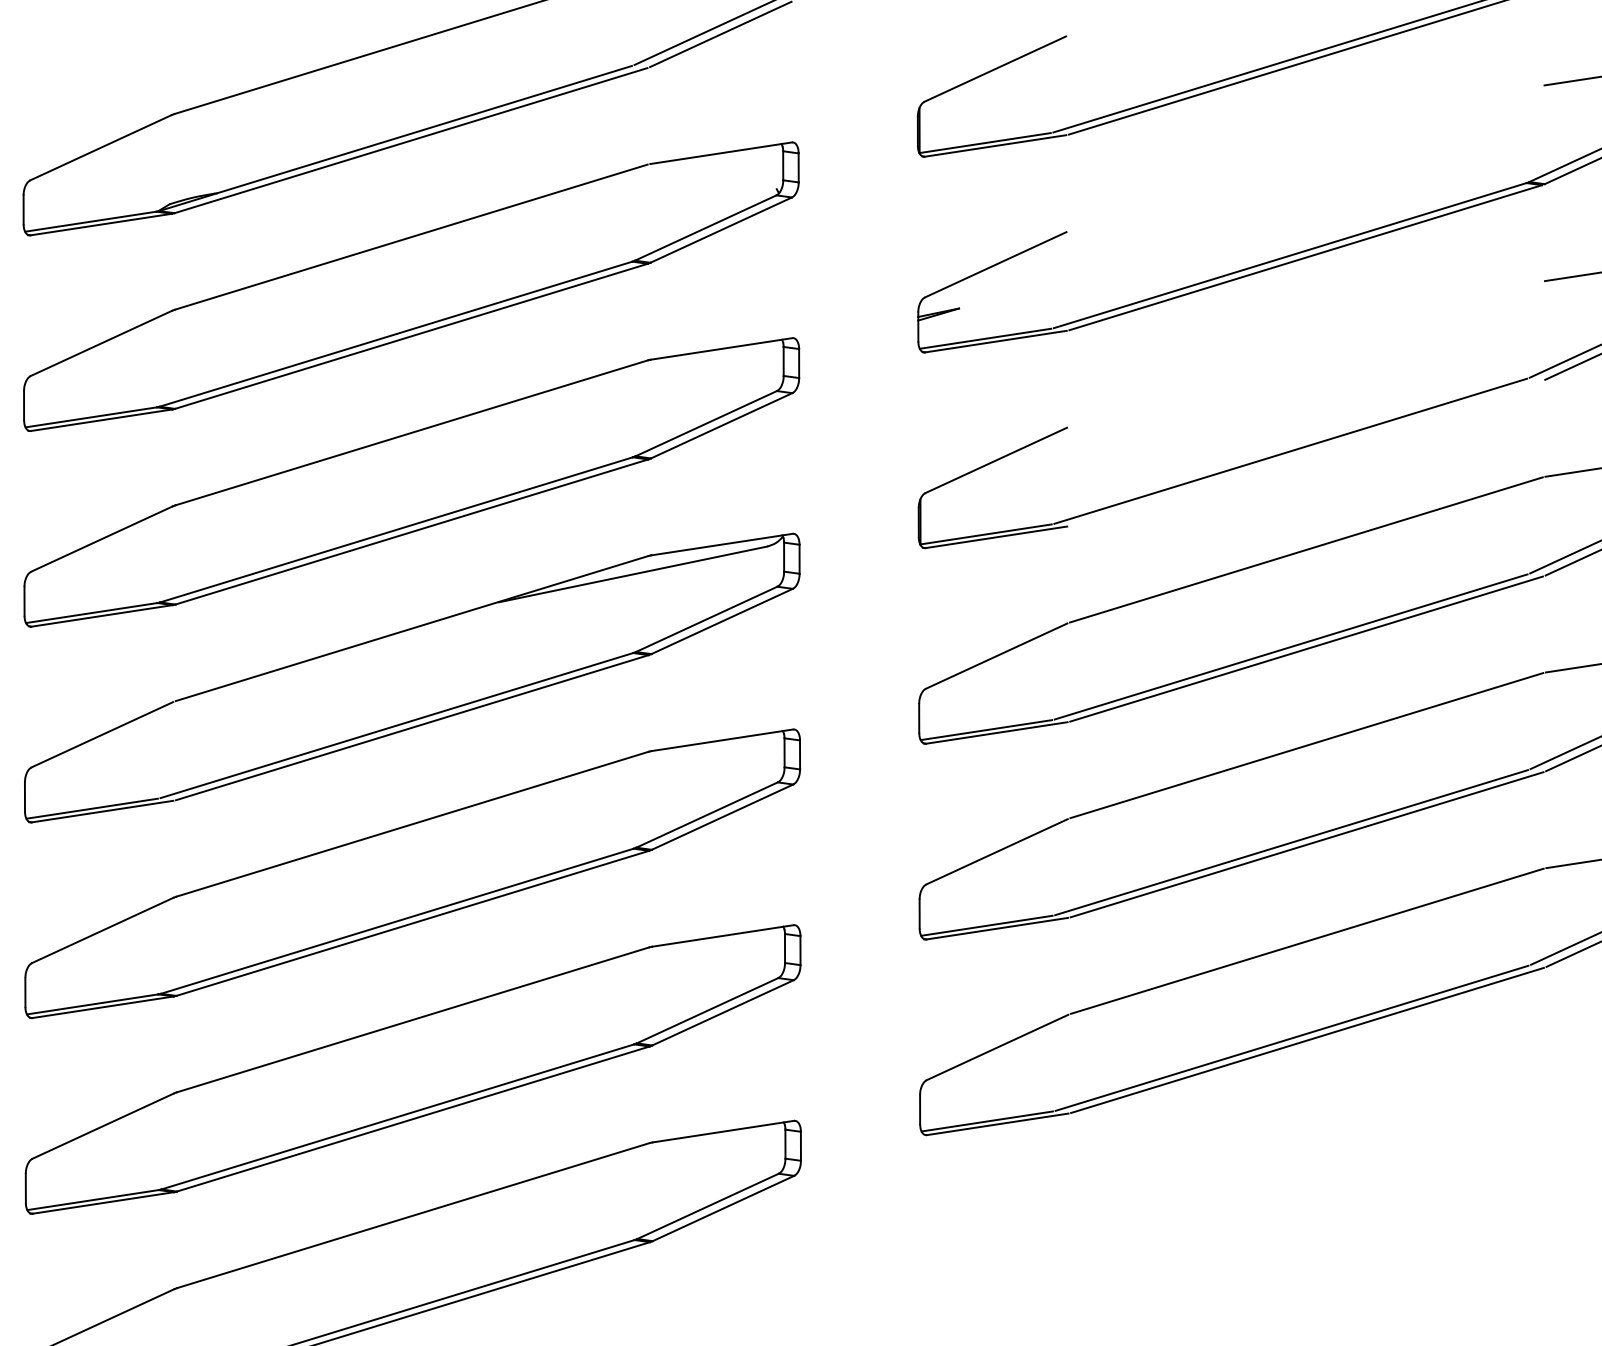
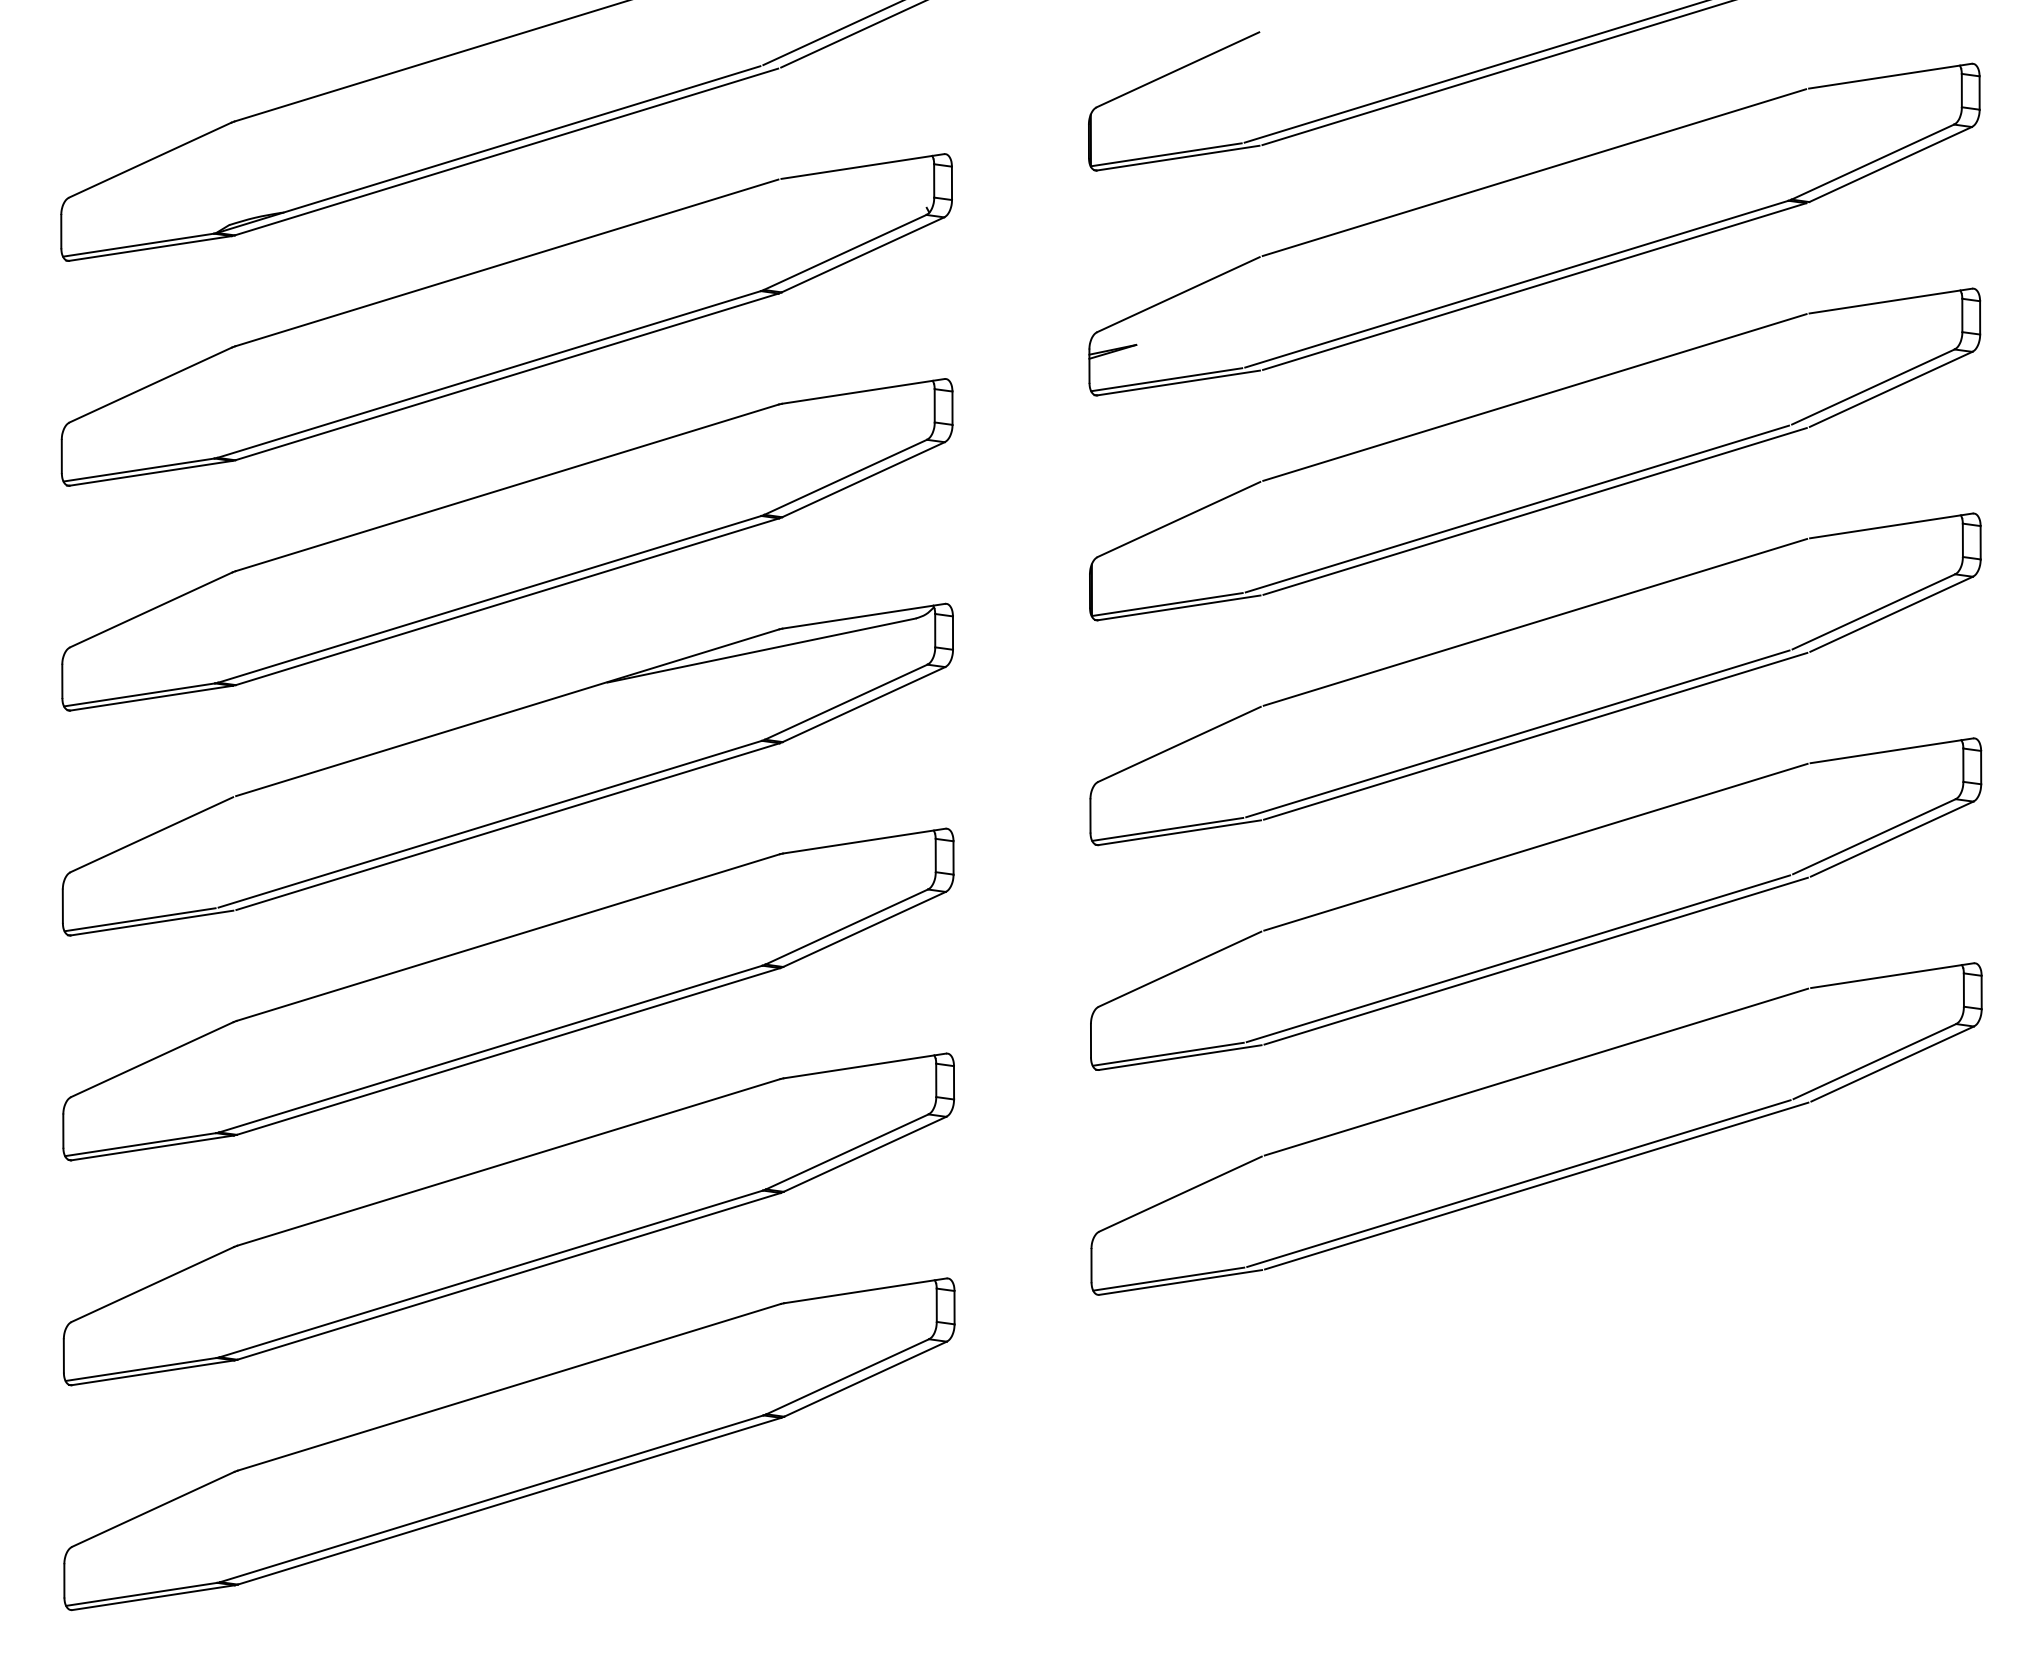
line: (1305, 158) -> (1534, 172), added
line: (1305, 354) -> (1534, 397), added
line: (1305, 453) -> (1534, 511), added

